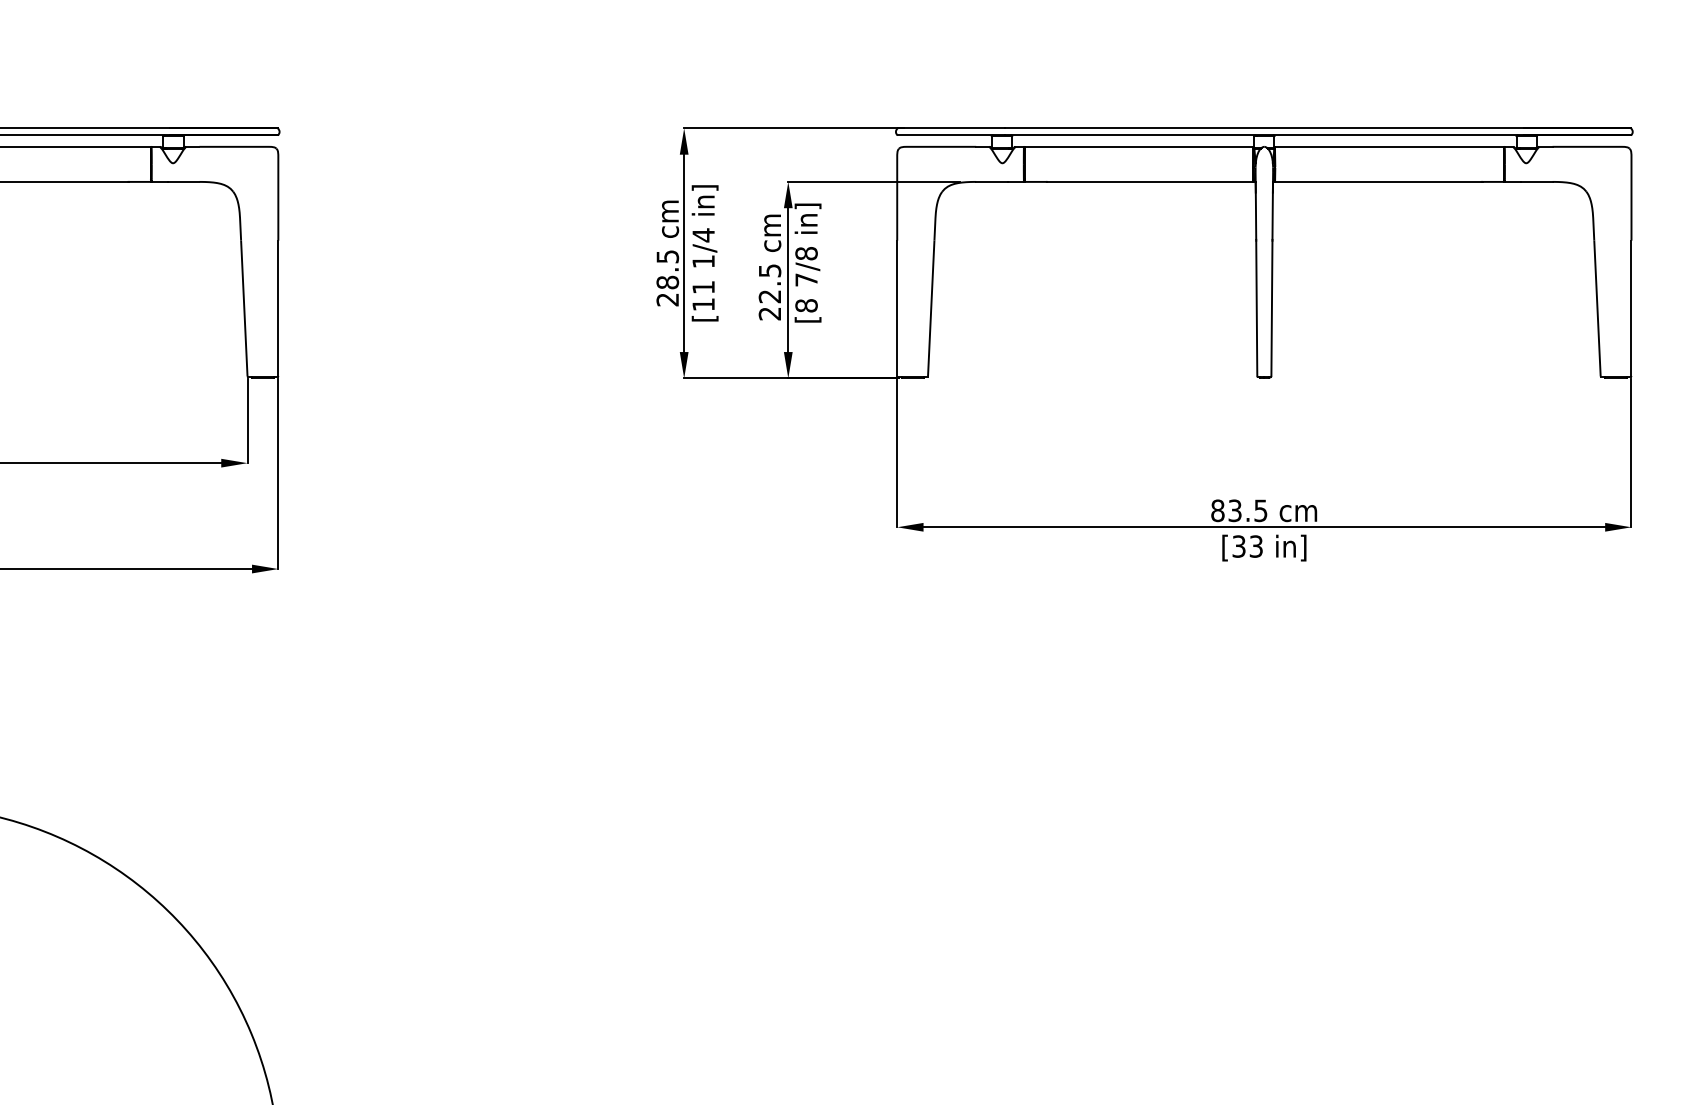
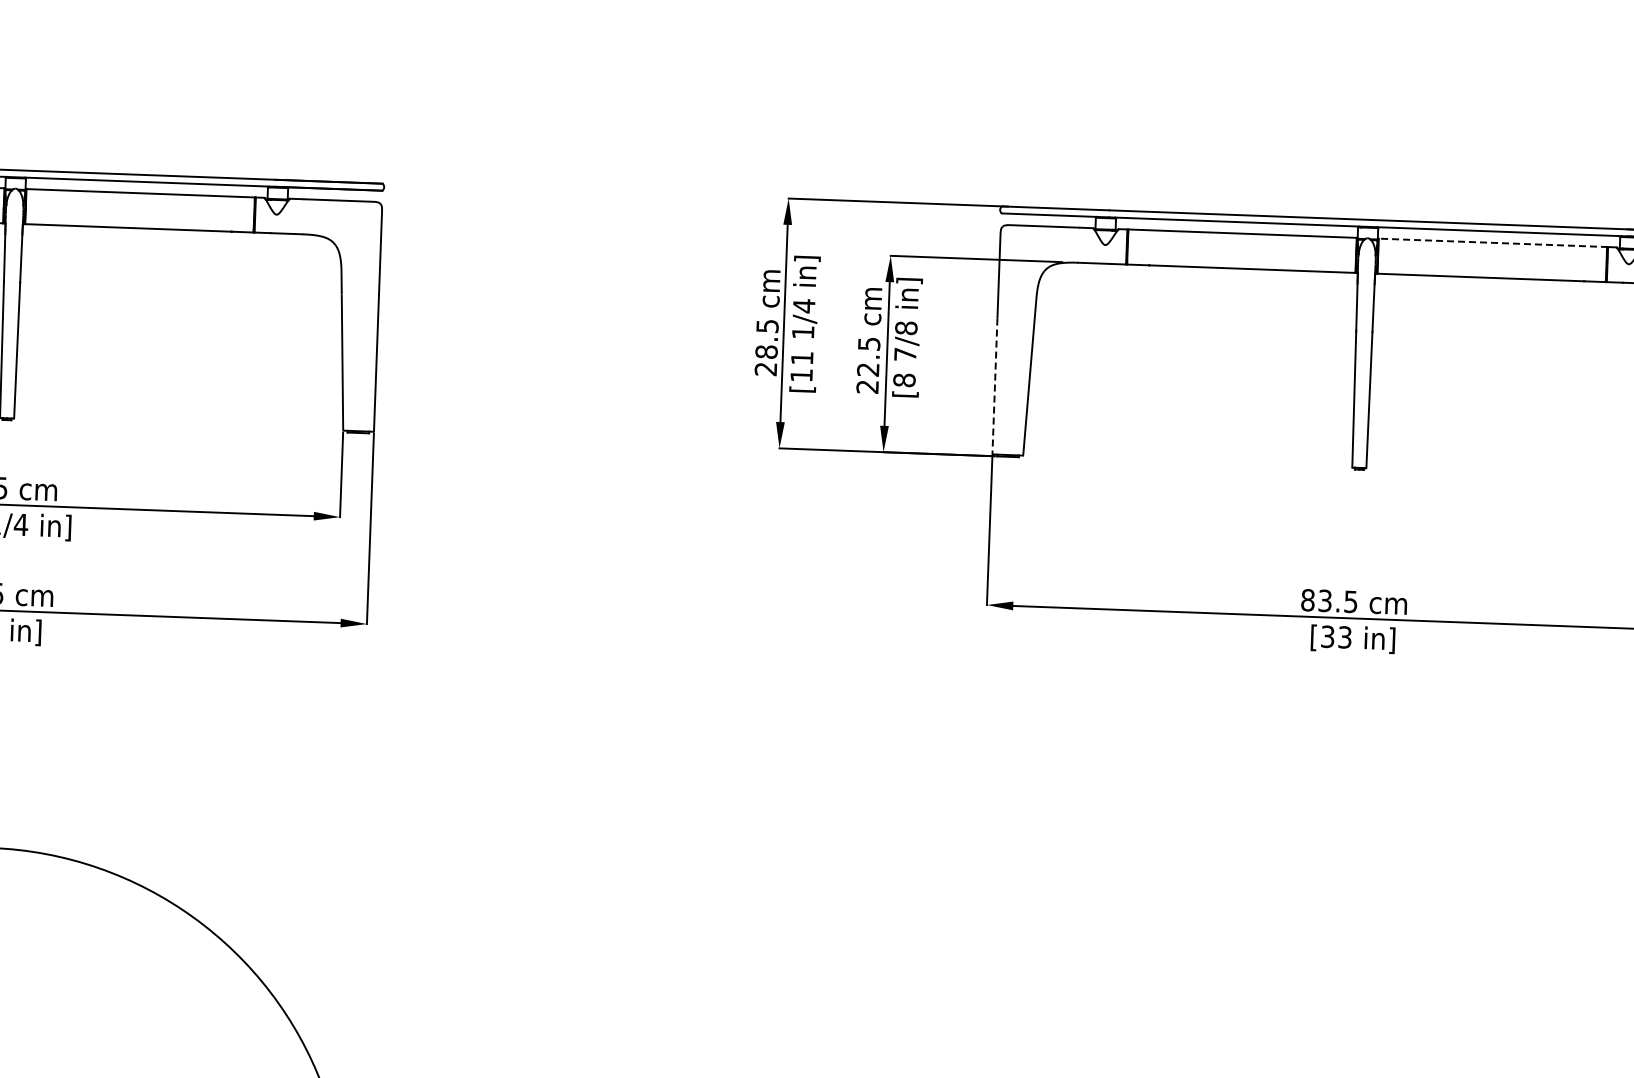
line: (1390, 146) -> (1493, 242), solid -> dashed
line: (897, 308) -> (995, 386), solid -> dashed

